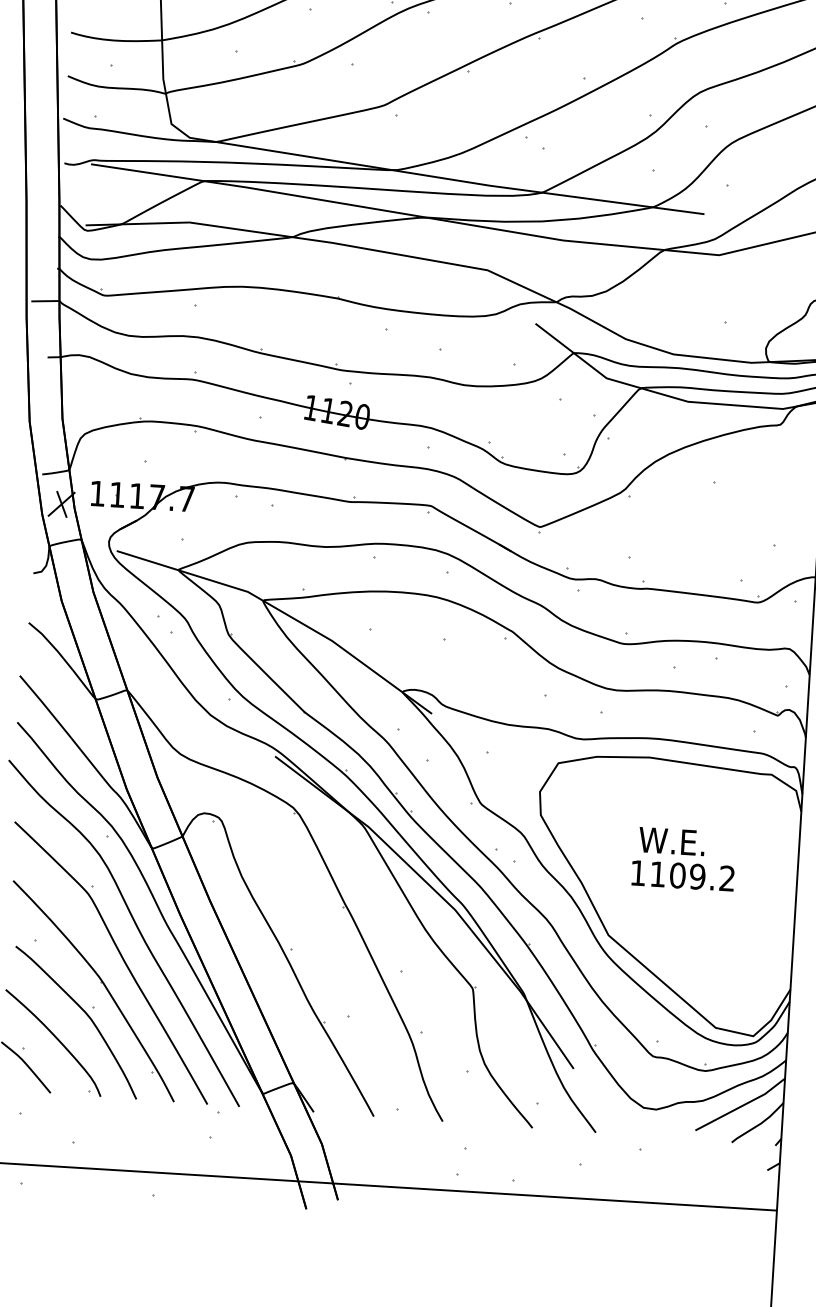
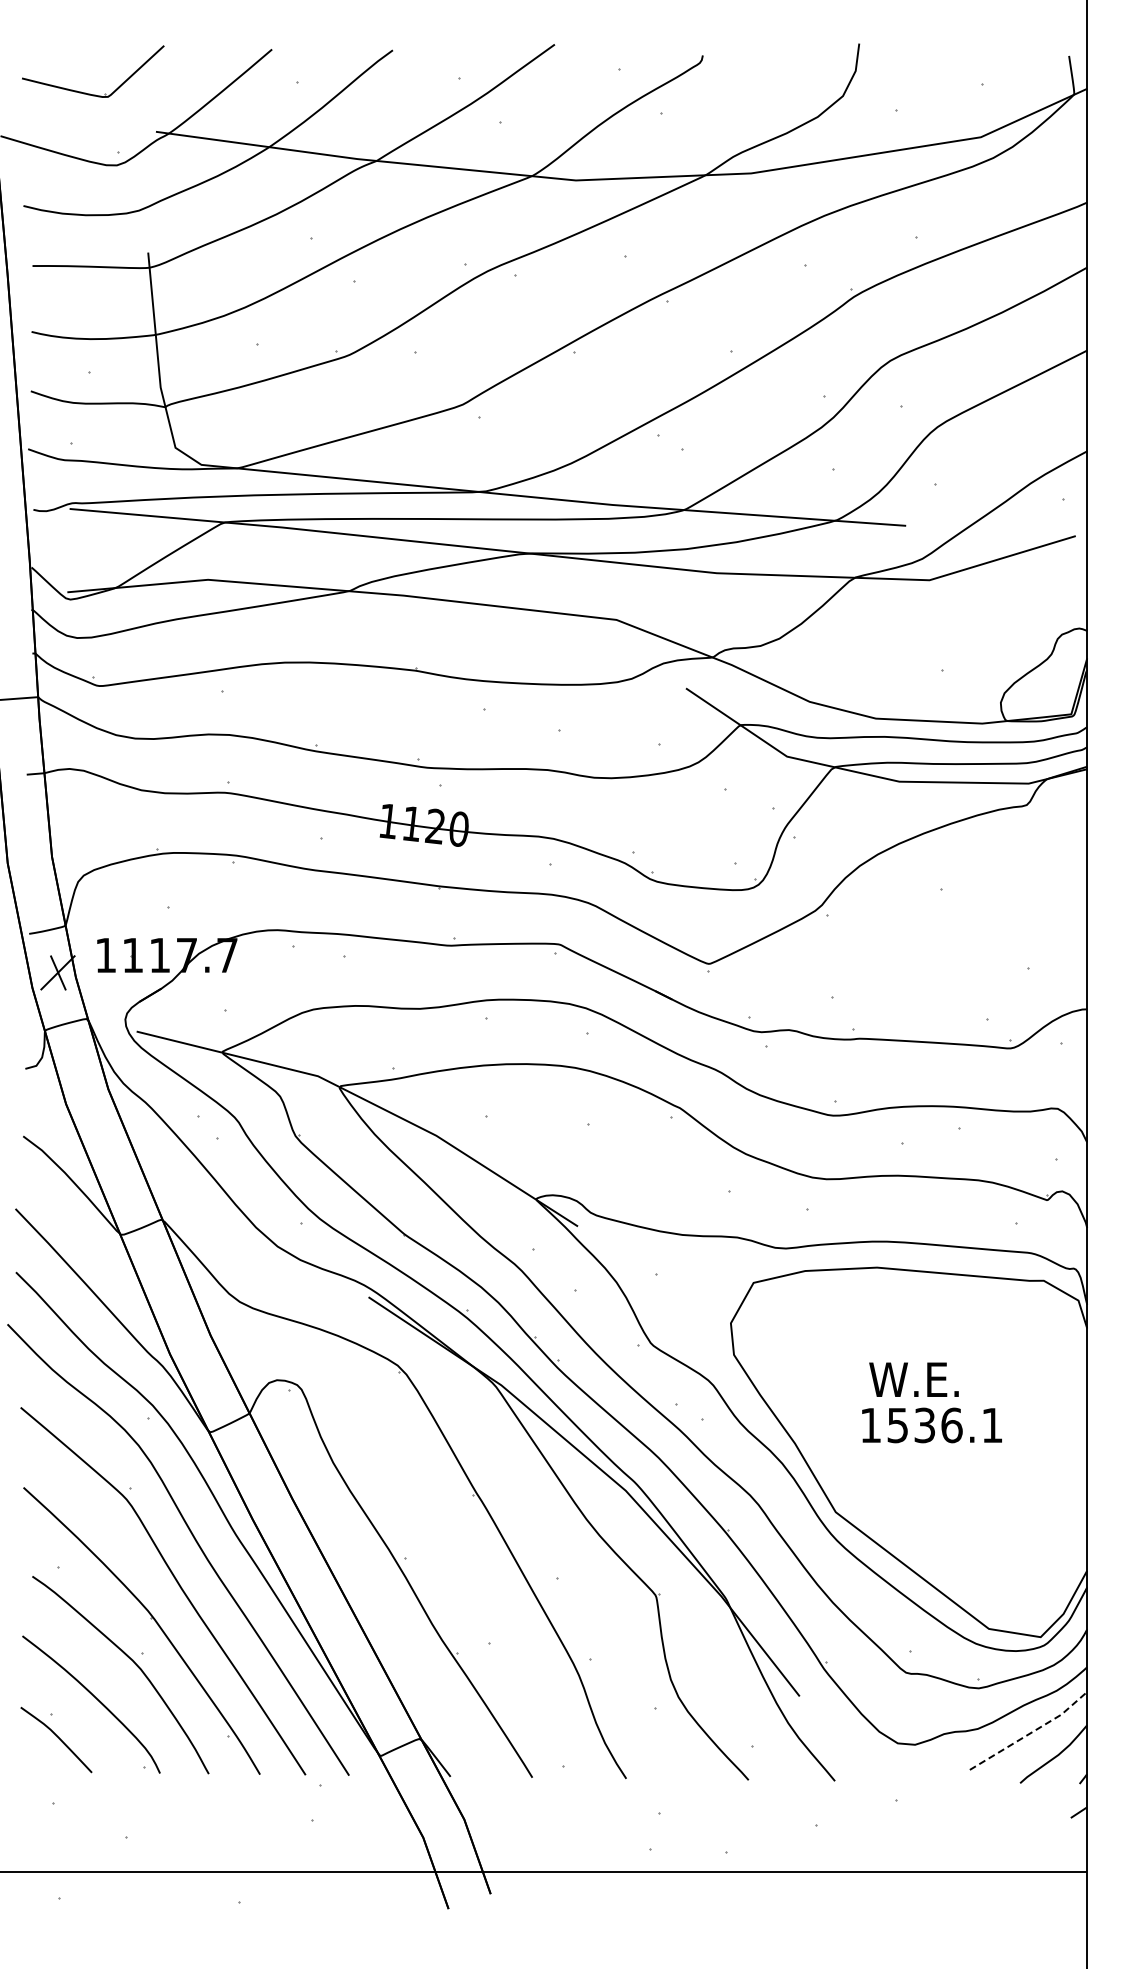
text: (692, 876) -> (944, 1425), 1109.2 -> 1536.1
line: (742, 1105) -> (1031, 1732), solid -> dashed

